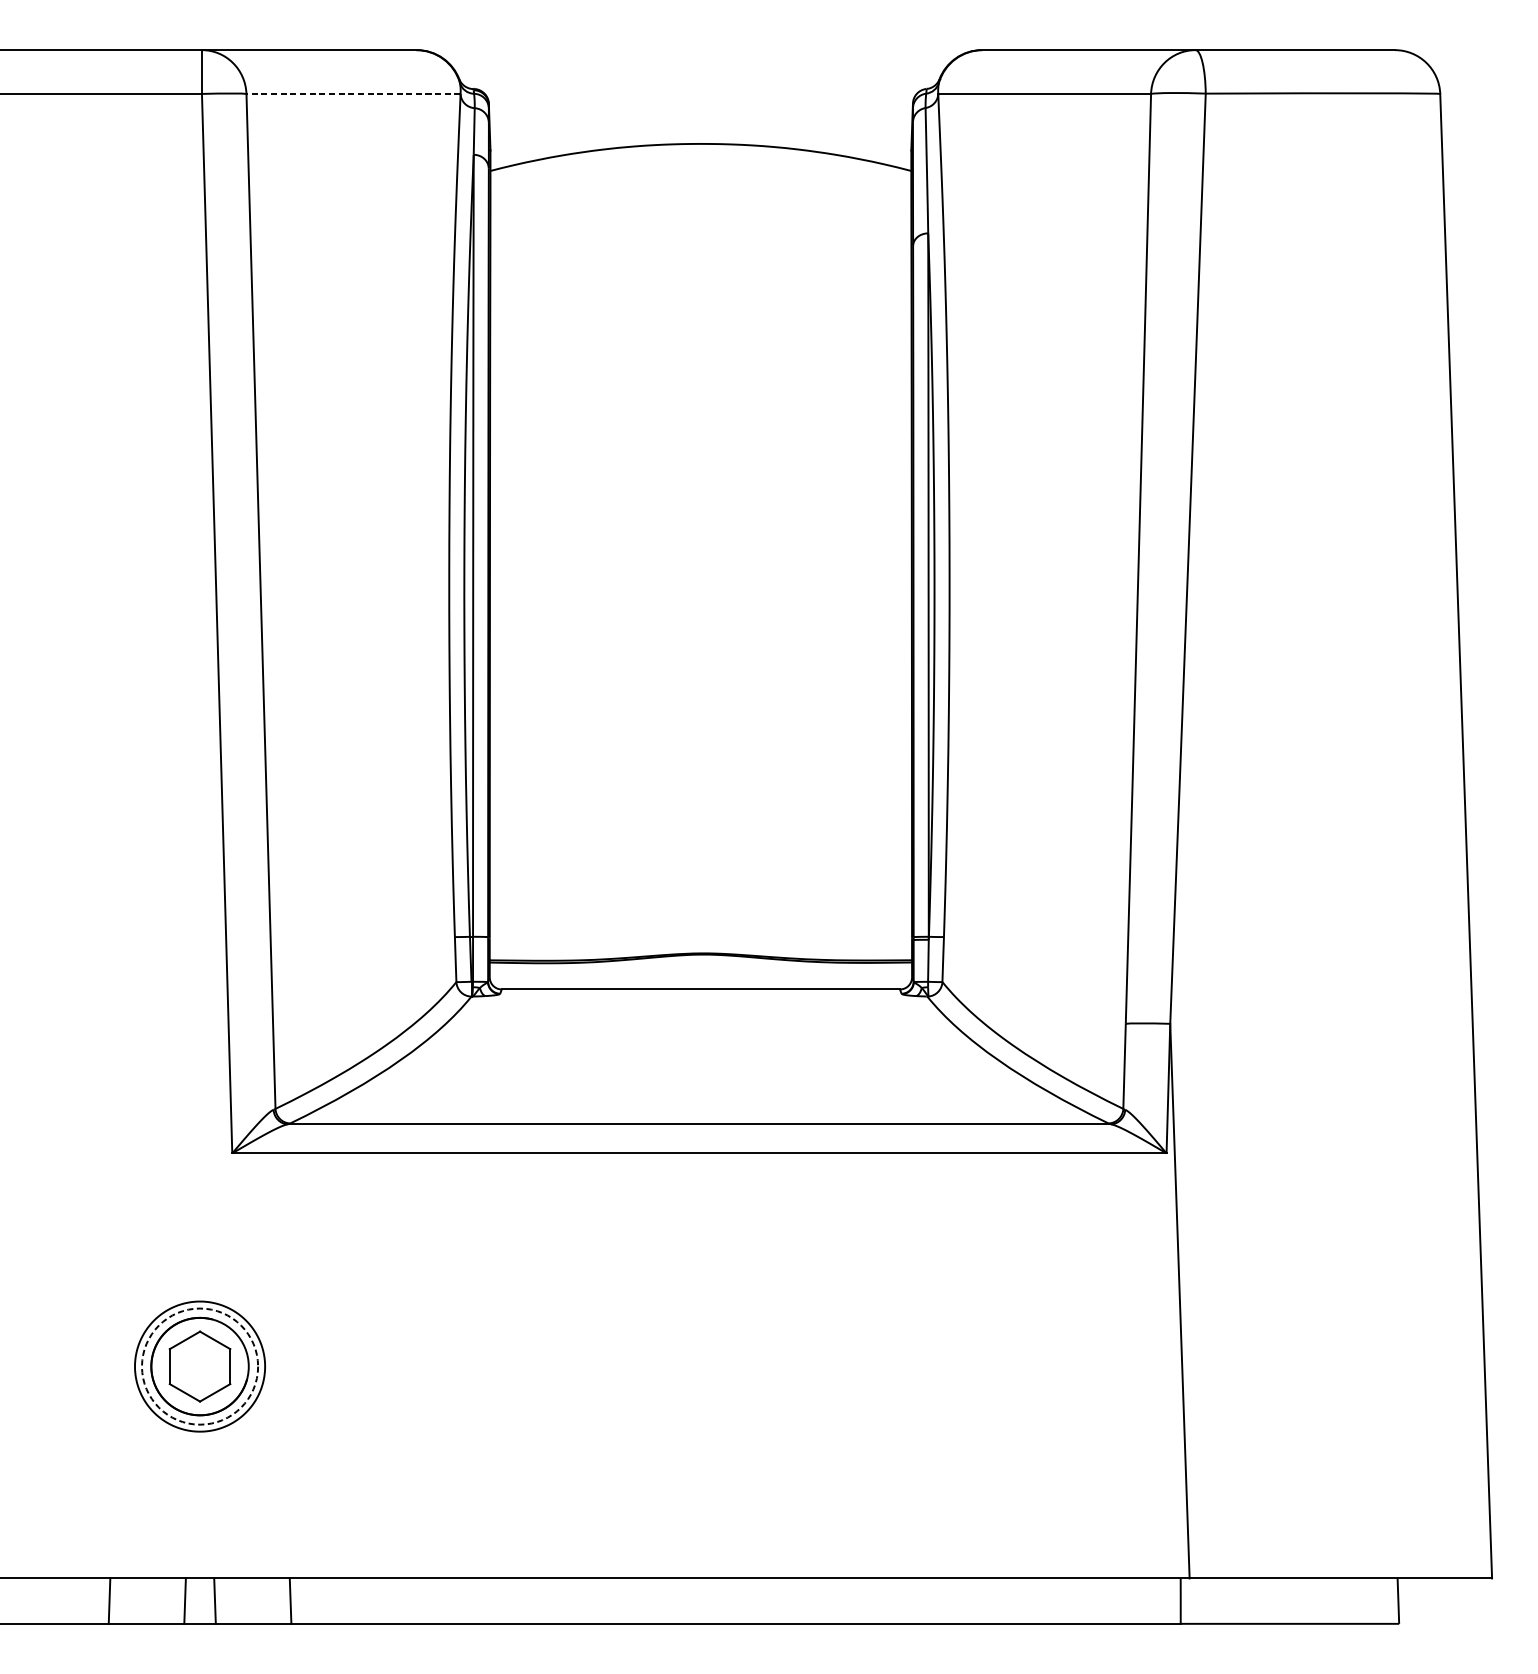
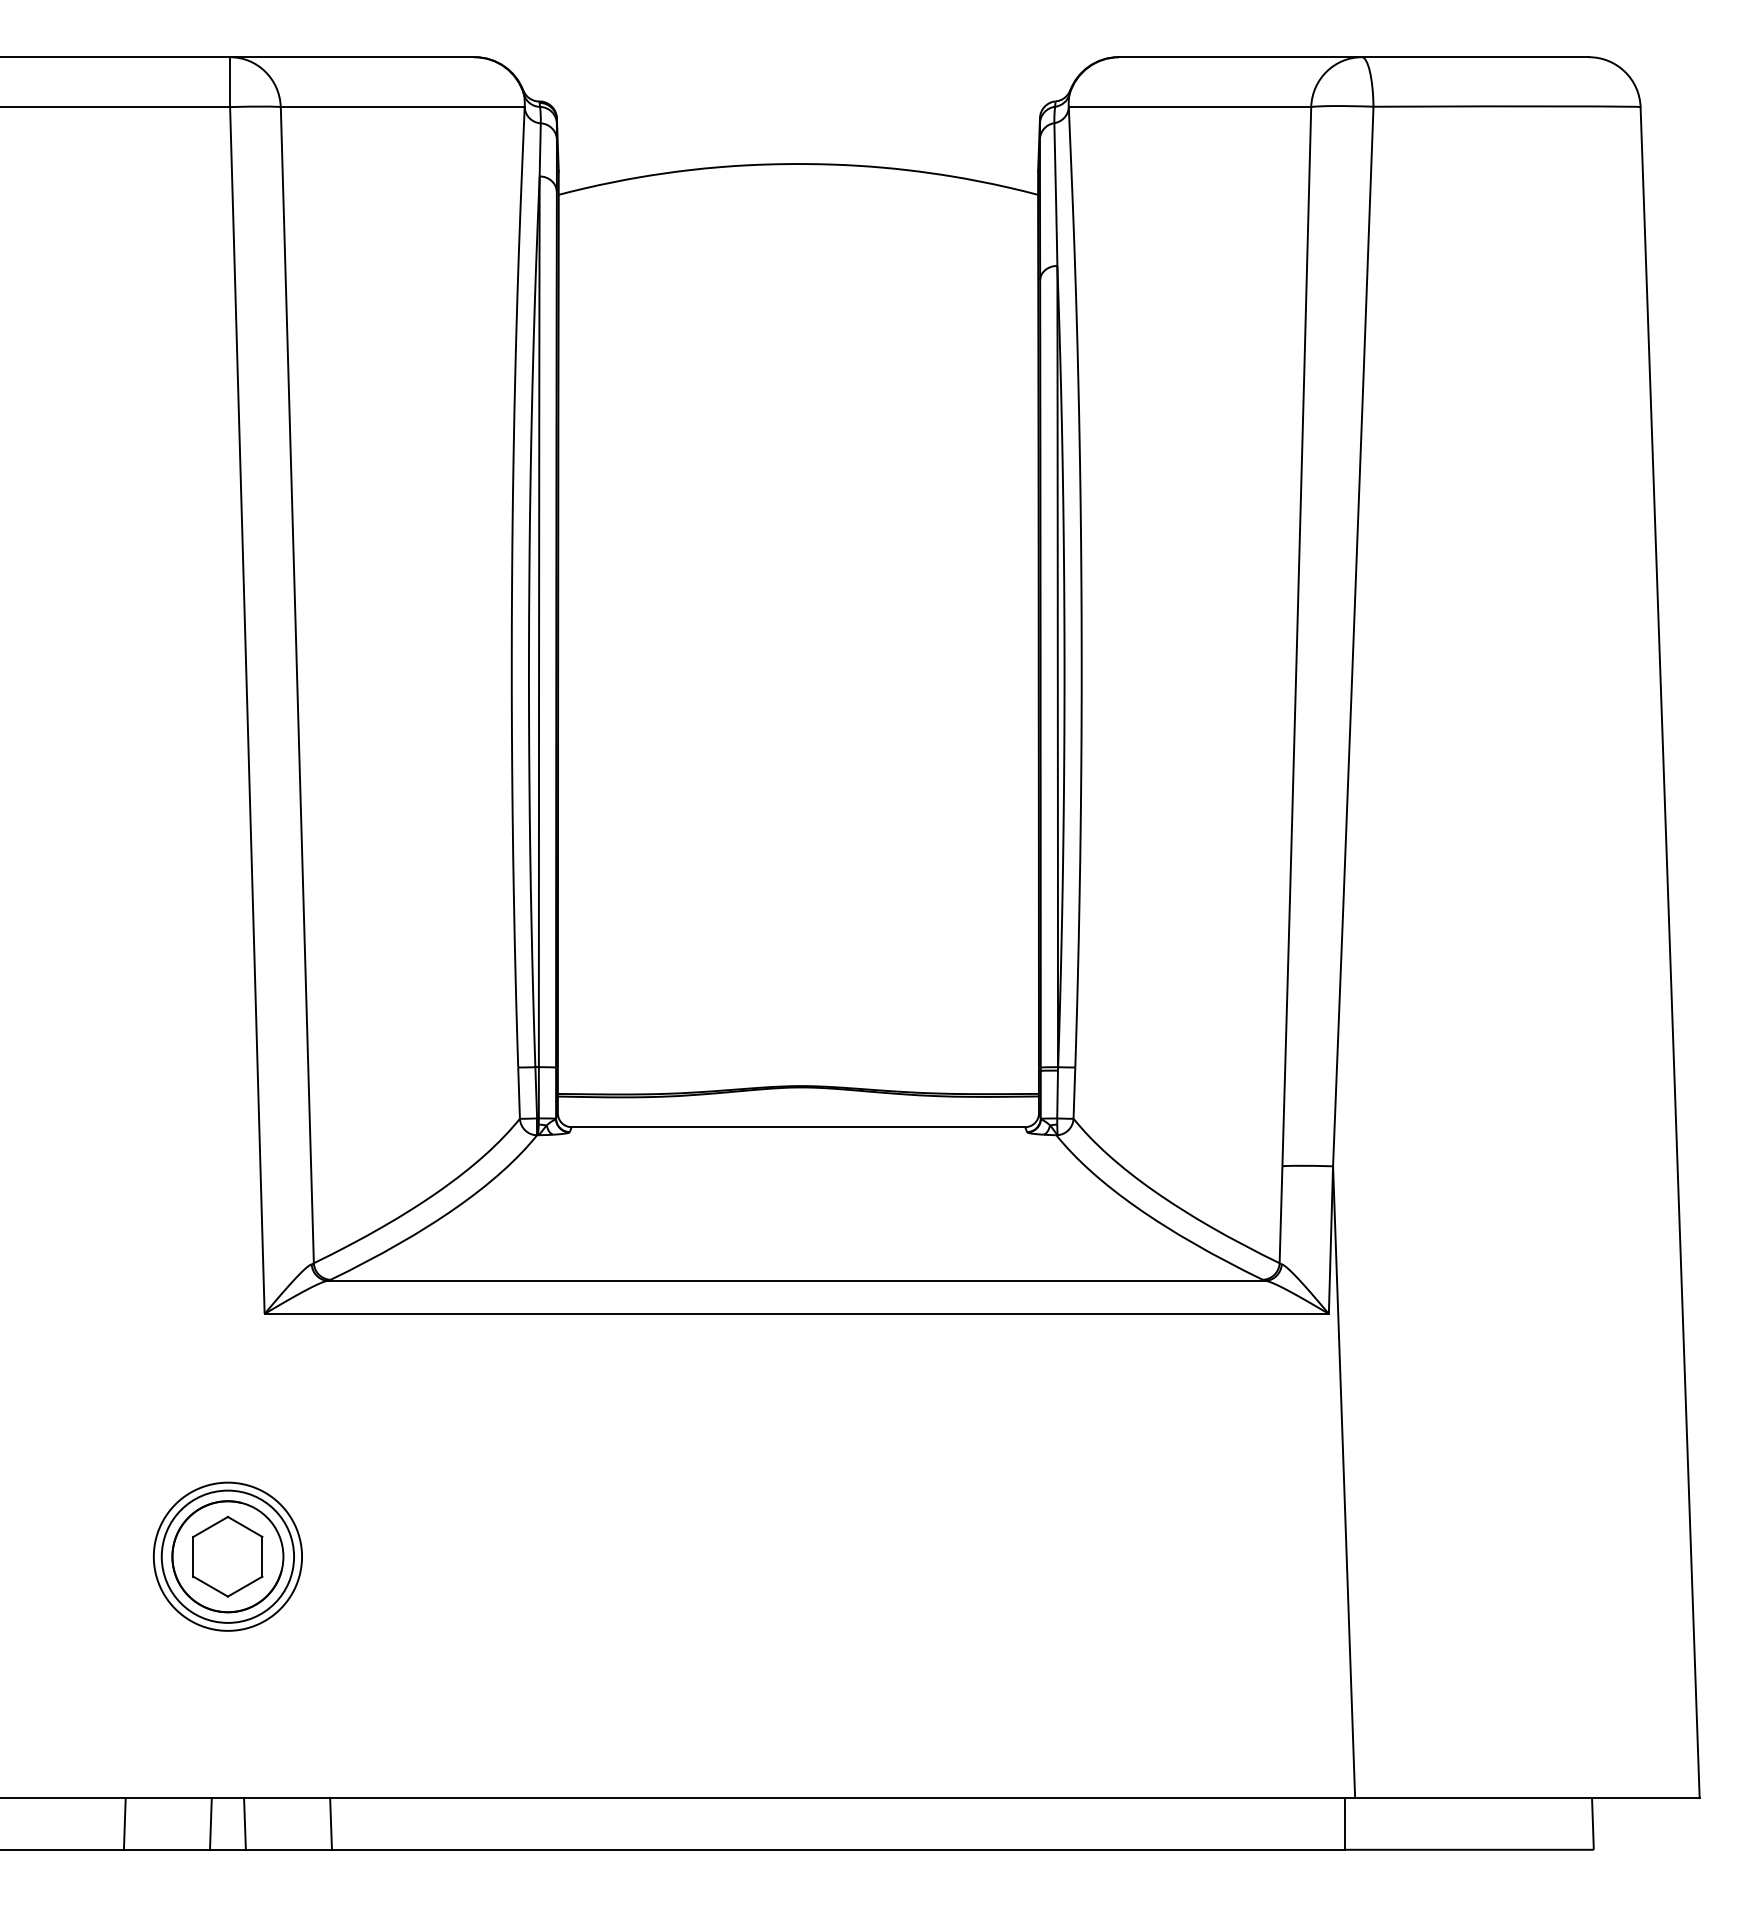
line: (353, 94) -> (402, 107), dashed -> solid
circle: (199, 1366) -> (227, 1556), dashed -> solid

